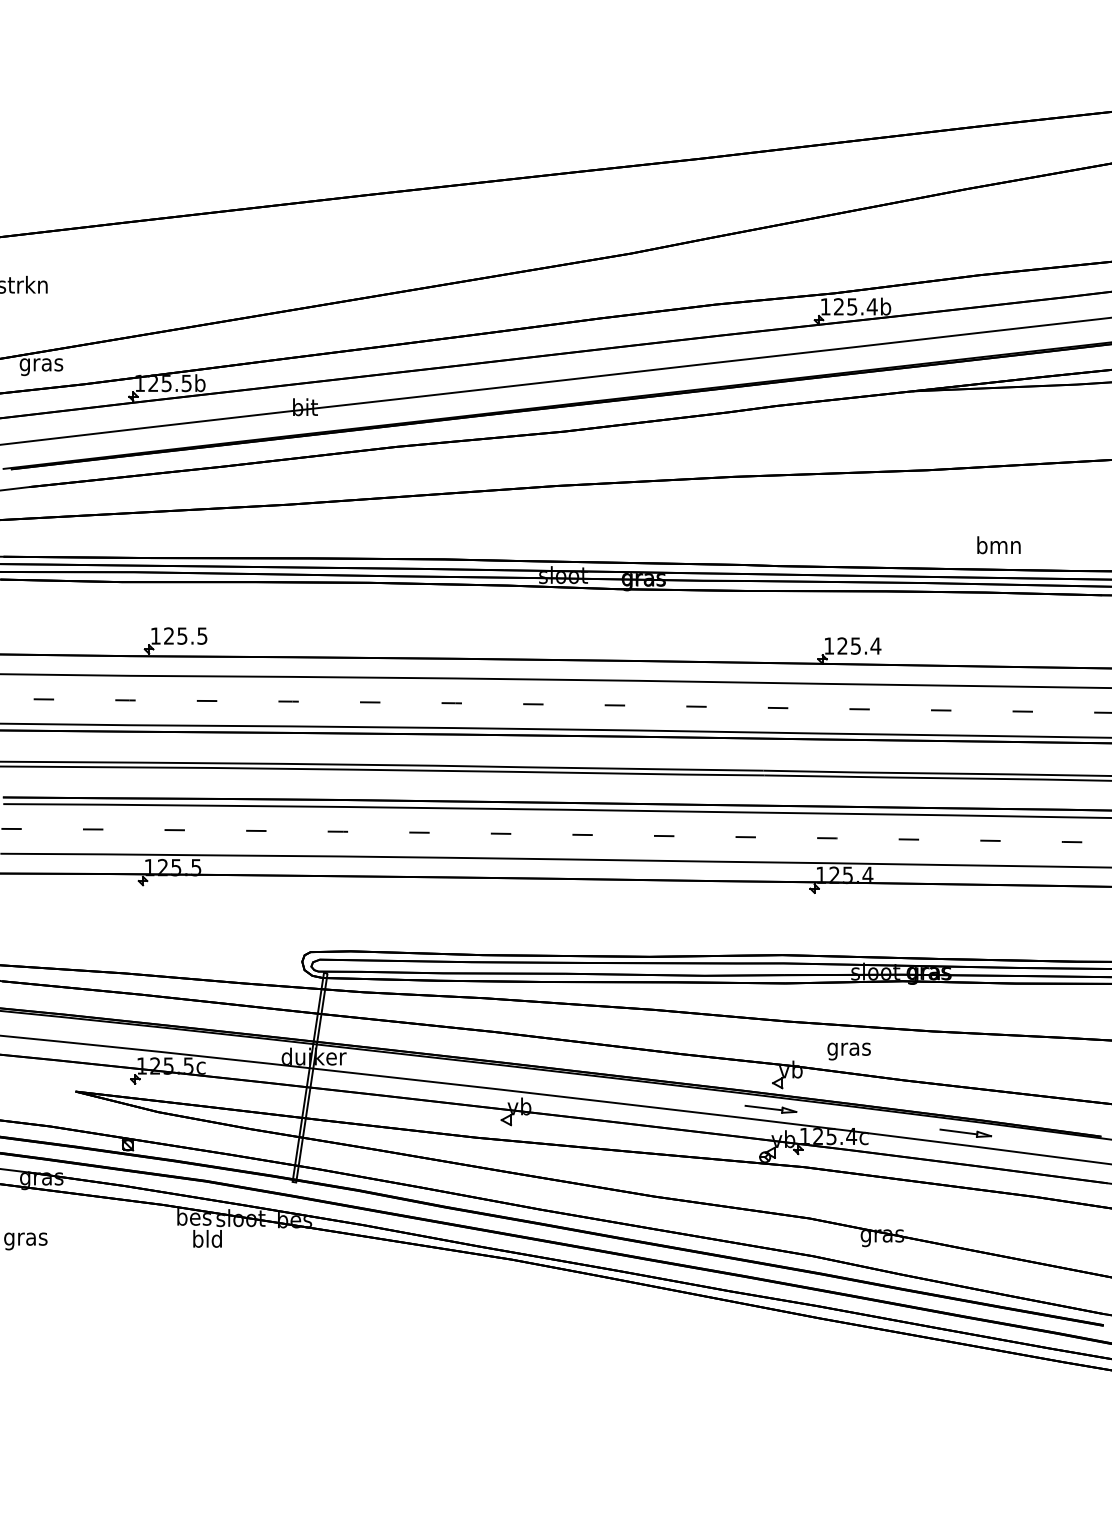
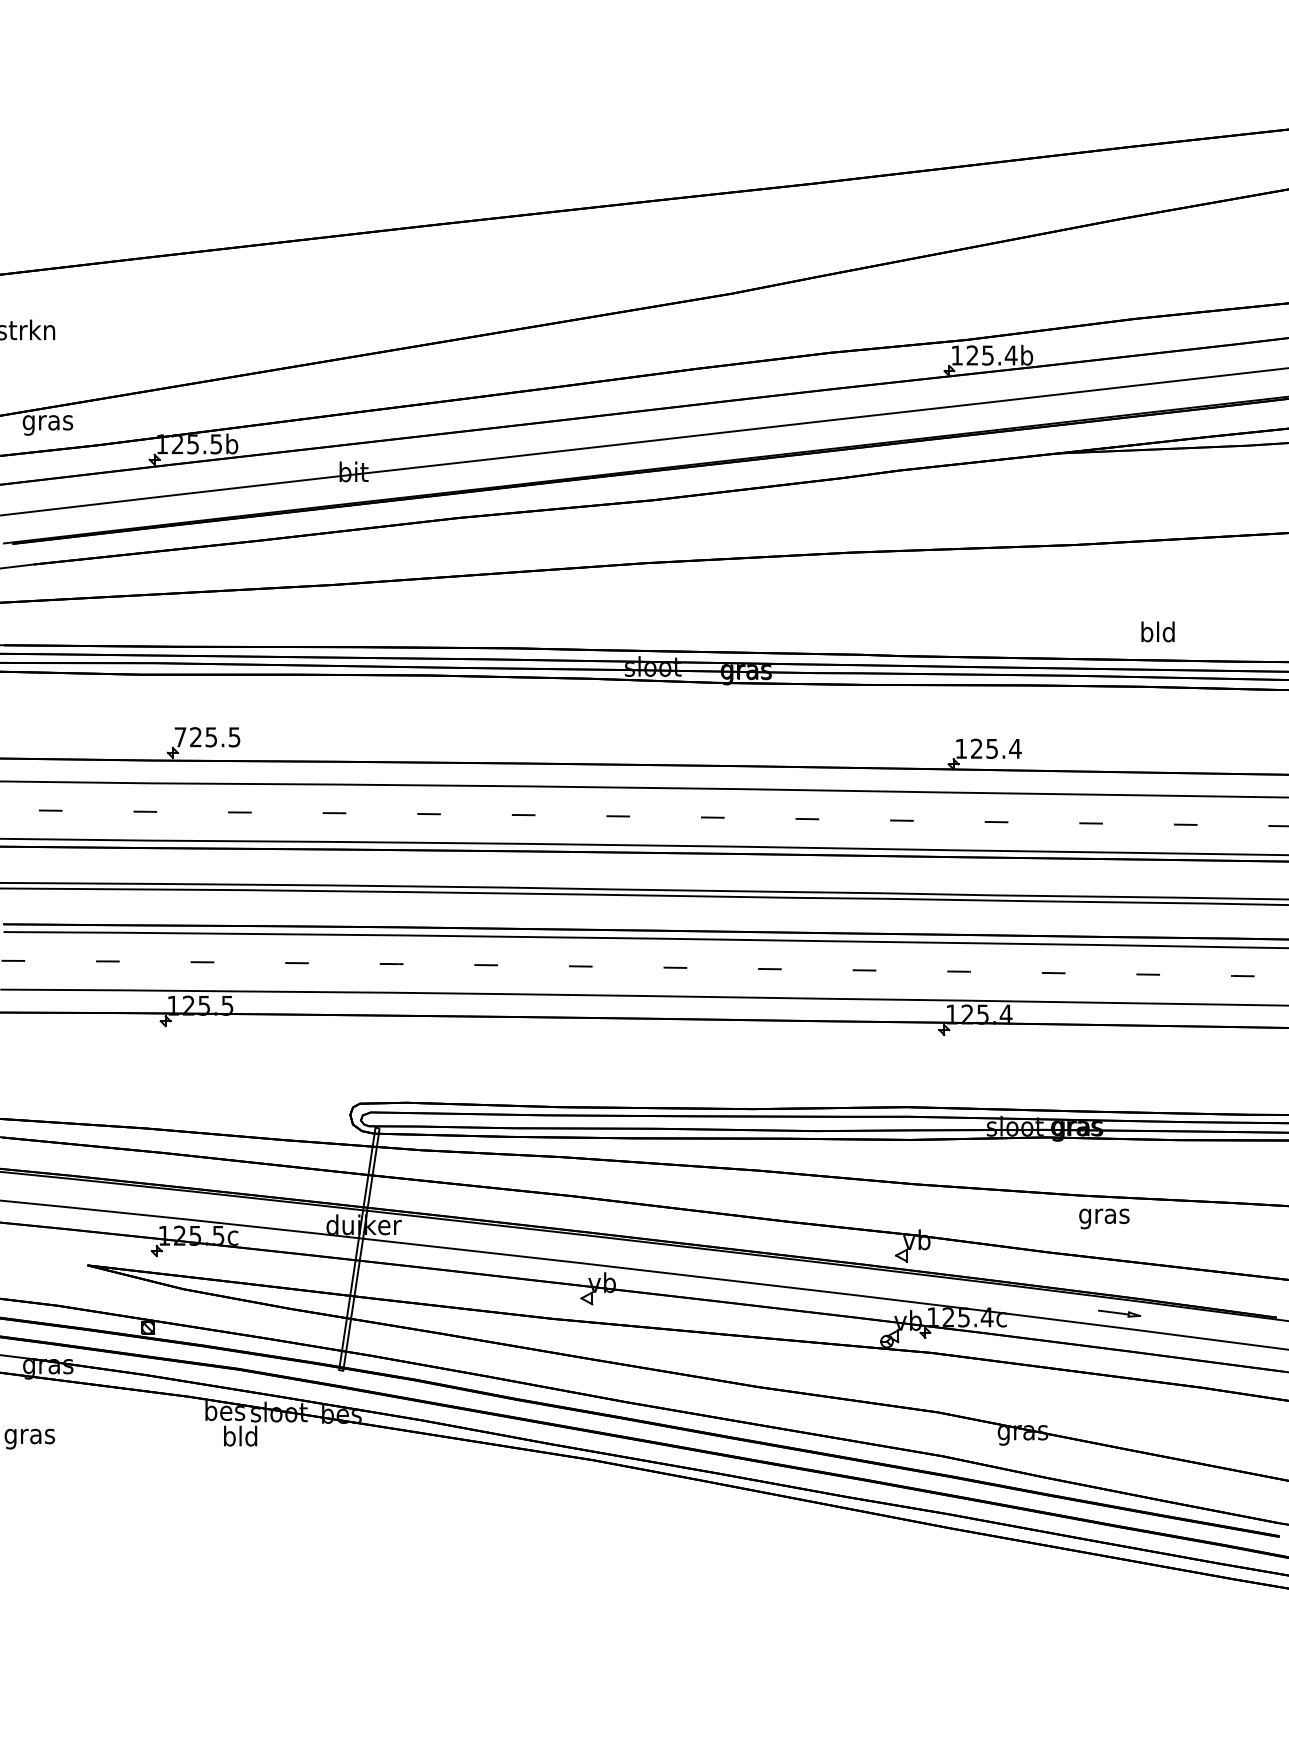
text: (999, 544) -> (1158, 631), bmn -> bld
text: (155, 636) -> (180, 737), 125.5 -> 725.5
text: (849, 1051) -> (1104, 1218), moved
part: (770, 1108) -> (893, 1285), removed
part: (965, 1133) -> (1119, 1313), size x0.7

